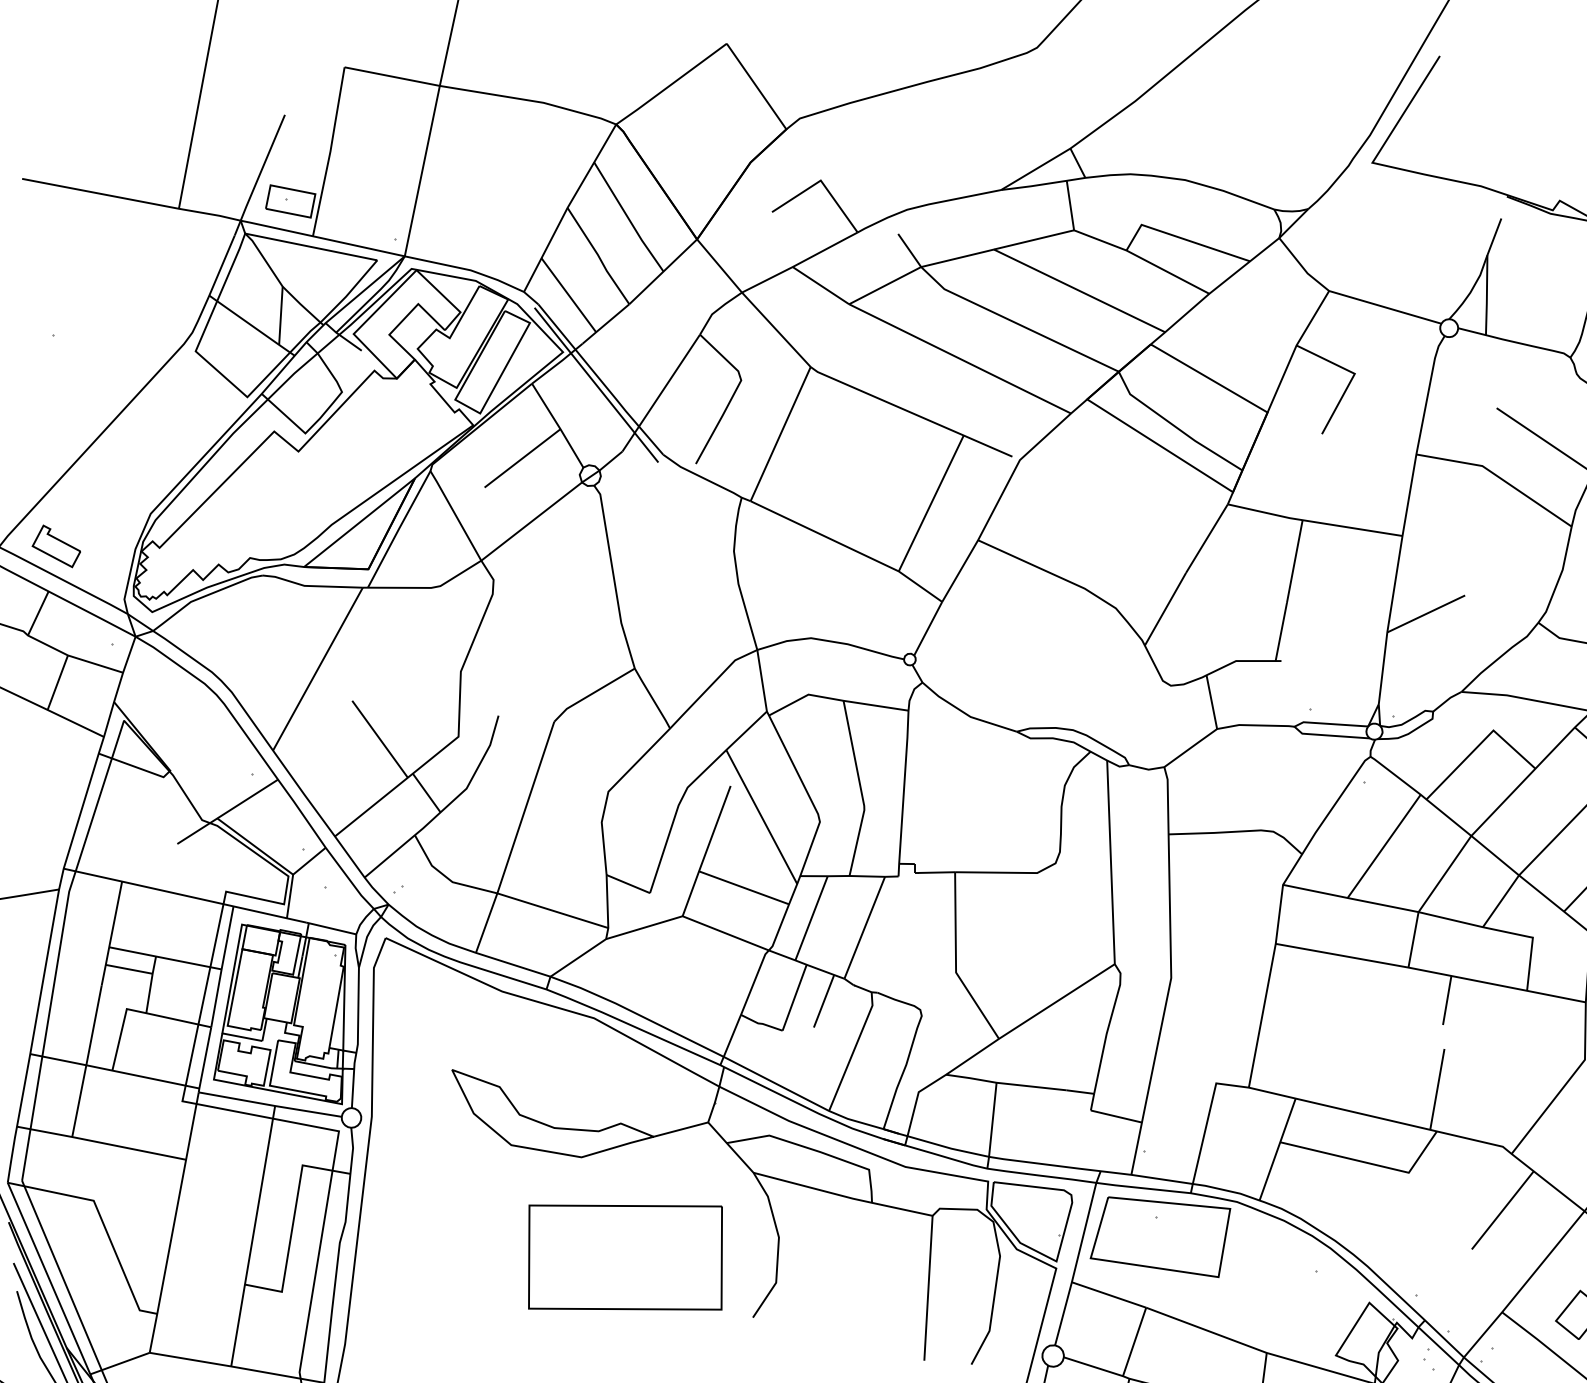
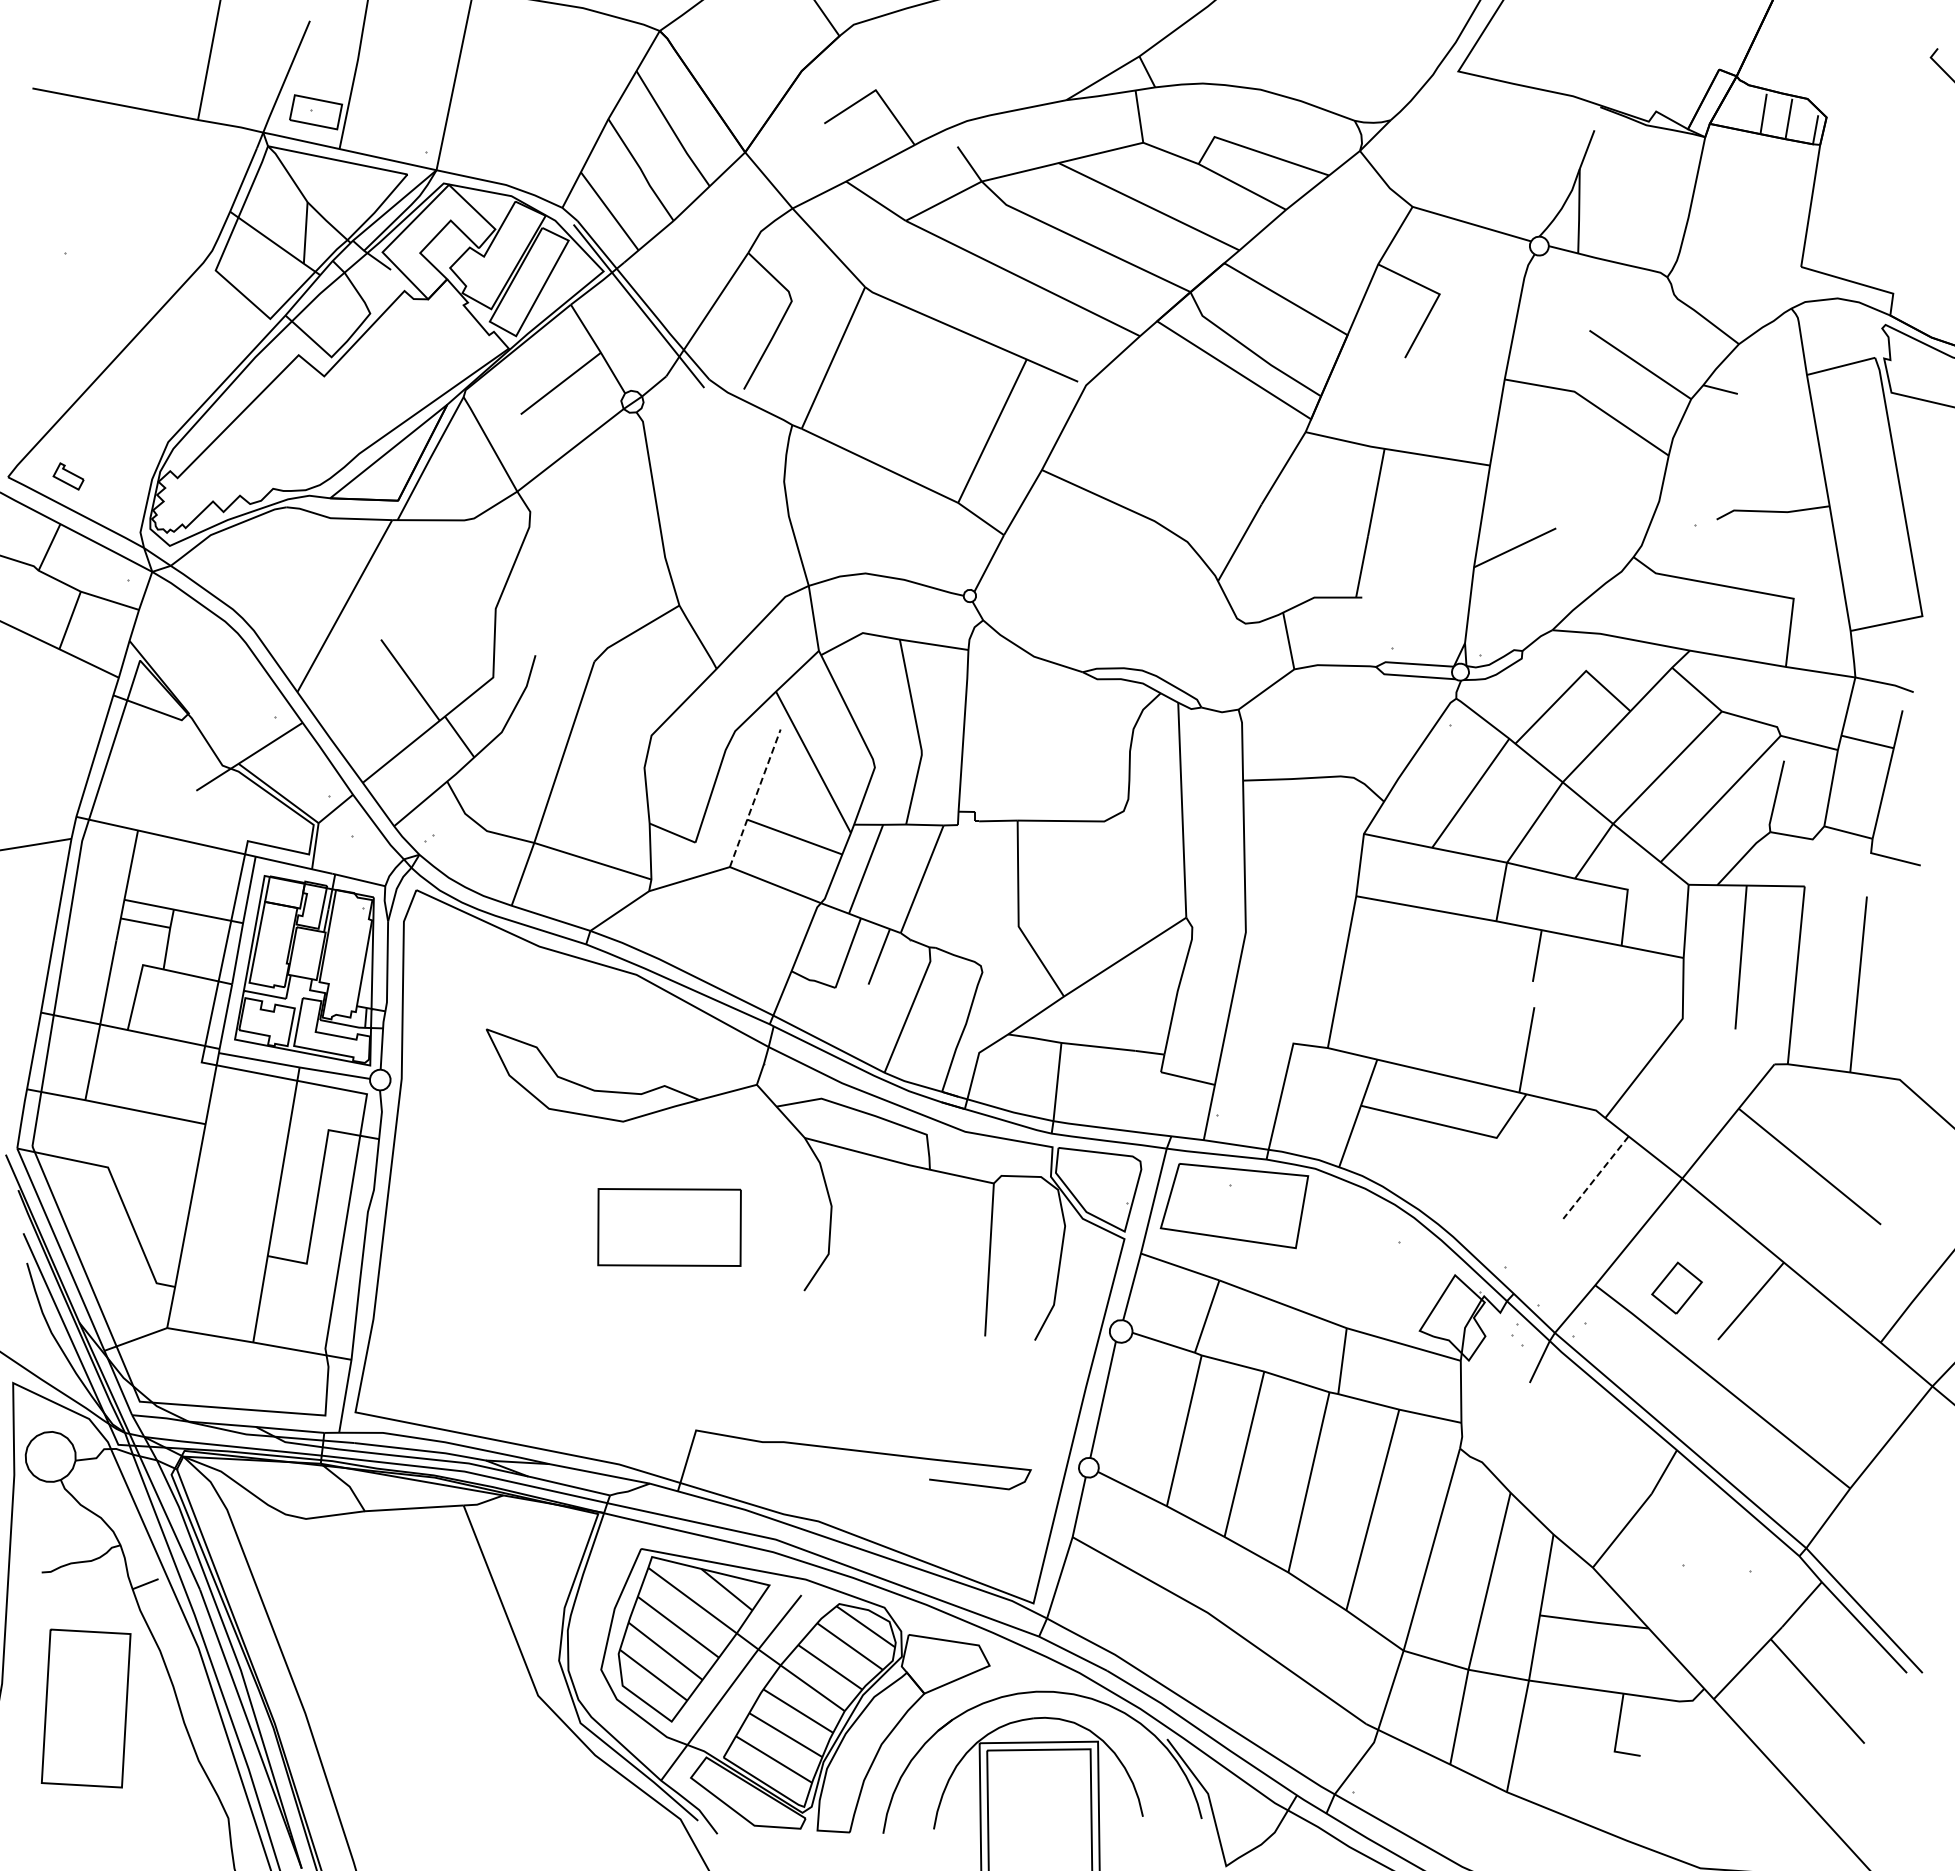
part: (56, 546) -> (68, 476), size x0.6
line: (706, 851) -> (755, 798), solid -> dashed
line: (1502, 1210) -> (1595, 1177), solid -> dashed
part: (625, 1257) -> (669, 1227), size x0.7

